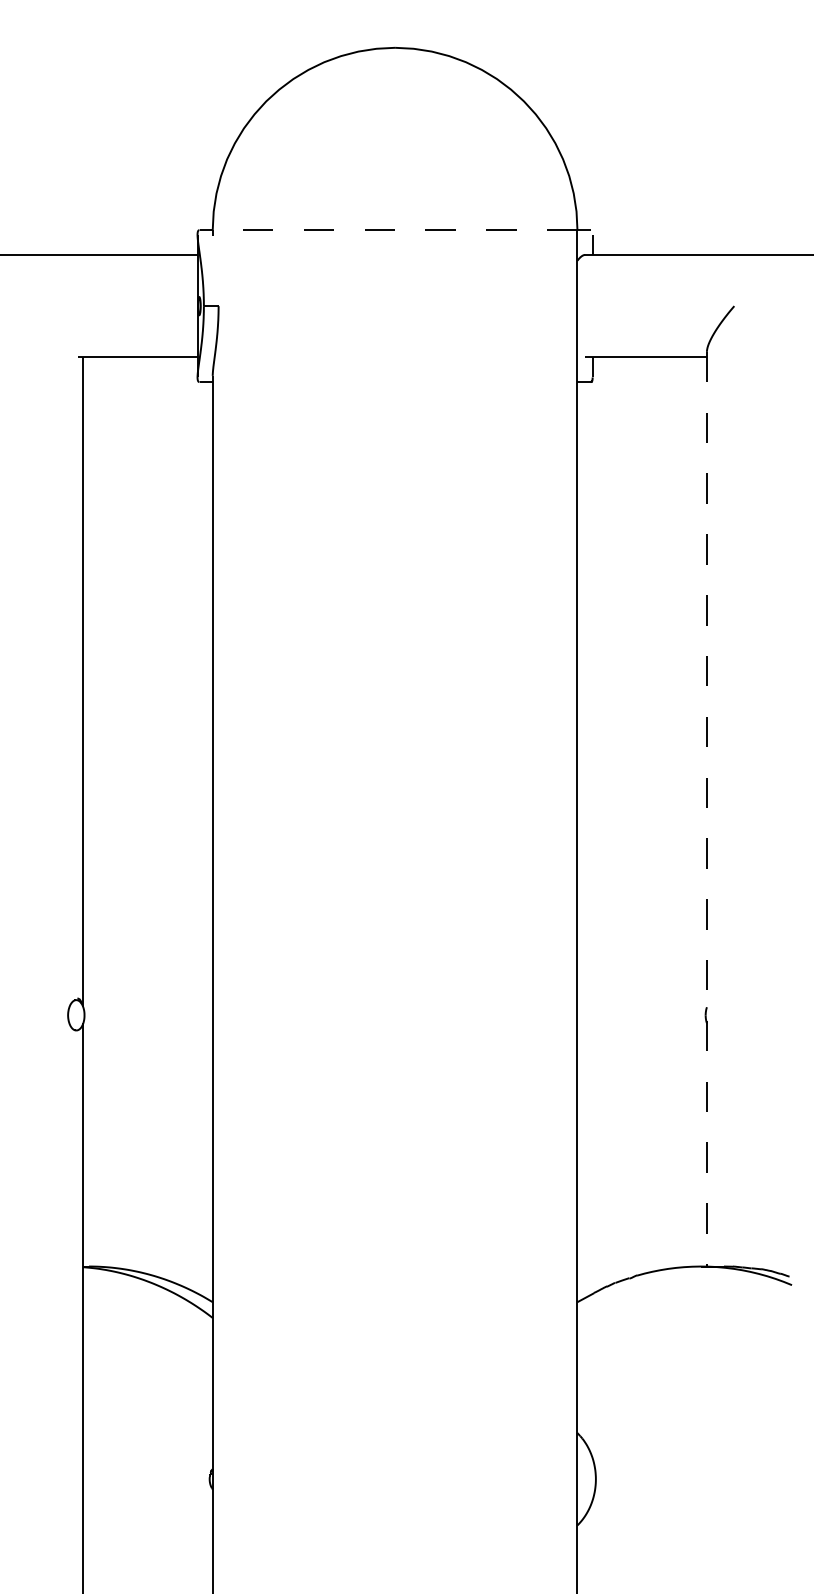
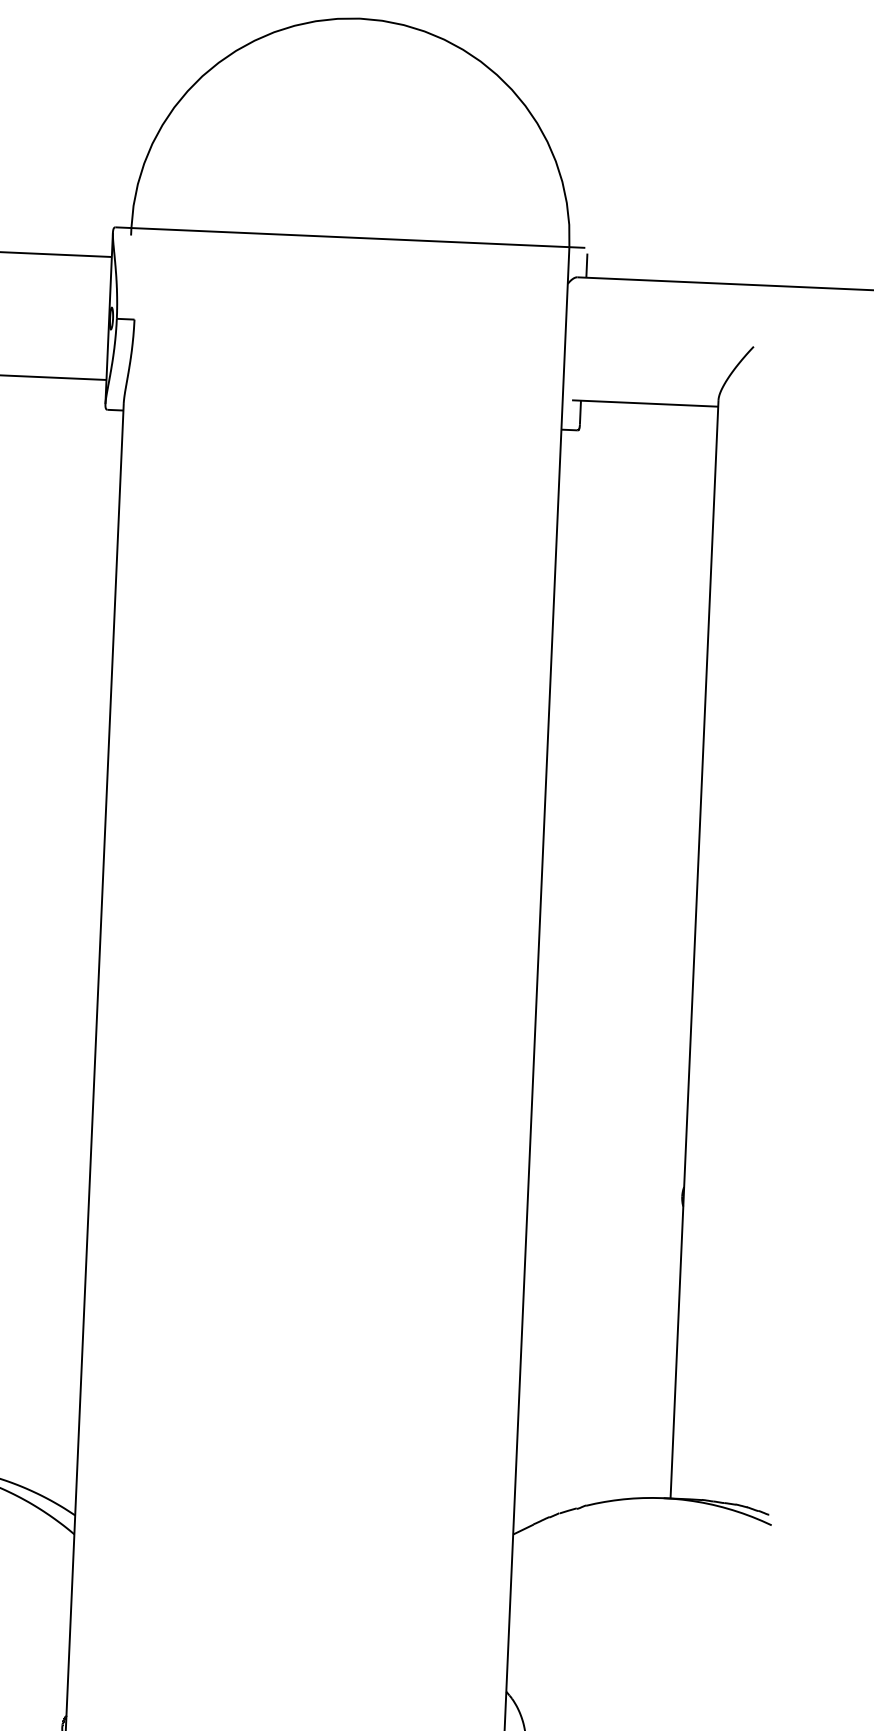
line: (394, 230) -> (349, 237), dashed -> solid
line: (706, 809) -> (693, 949), dashed -> solid

